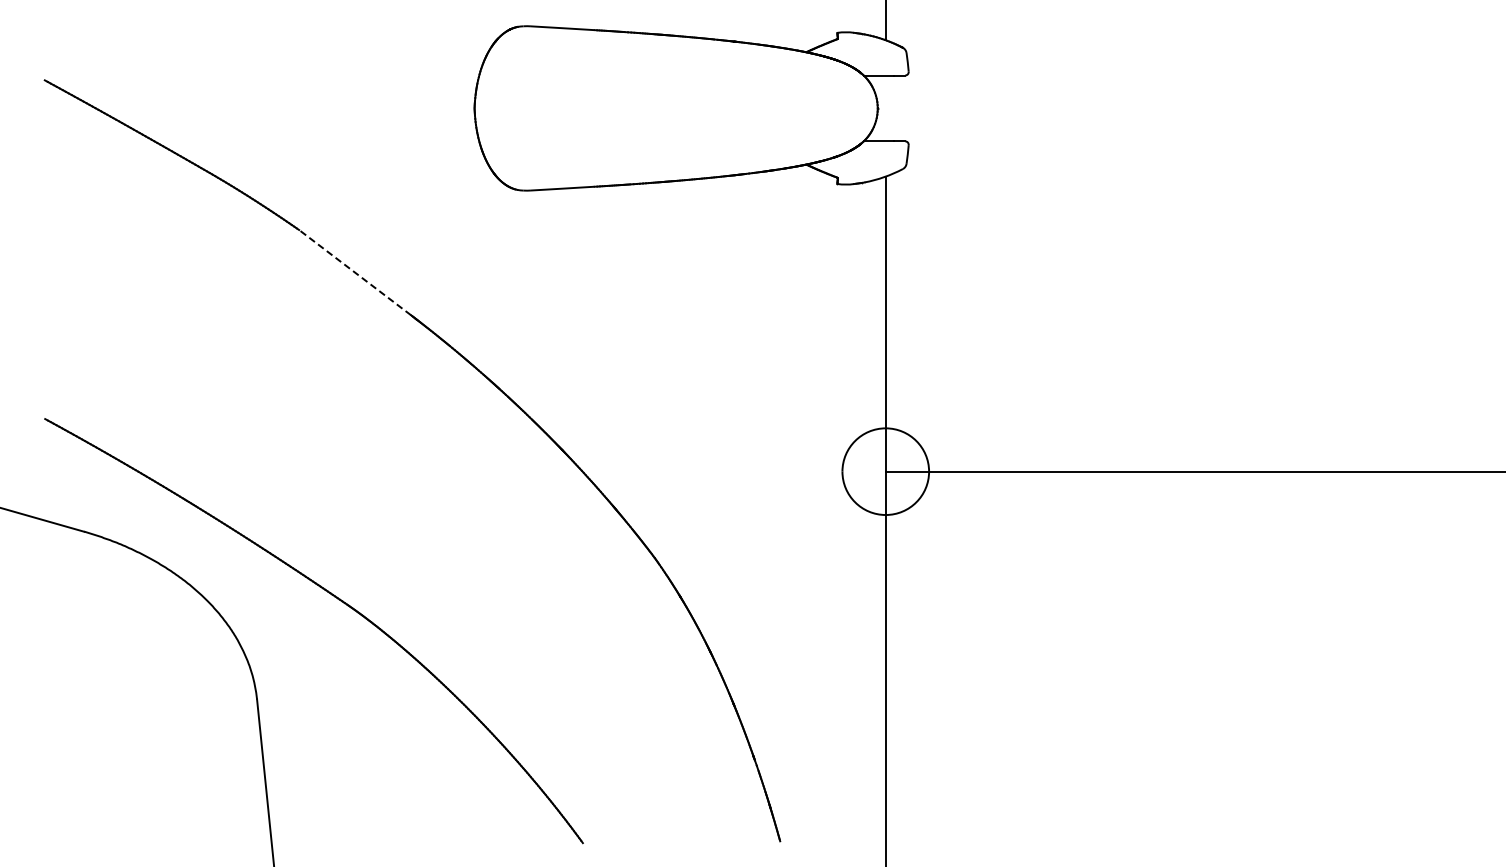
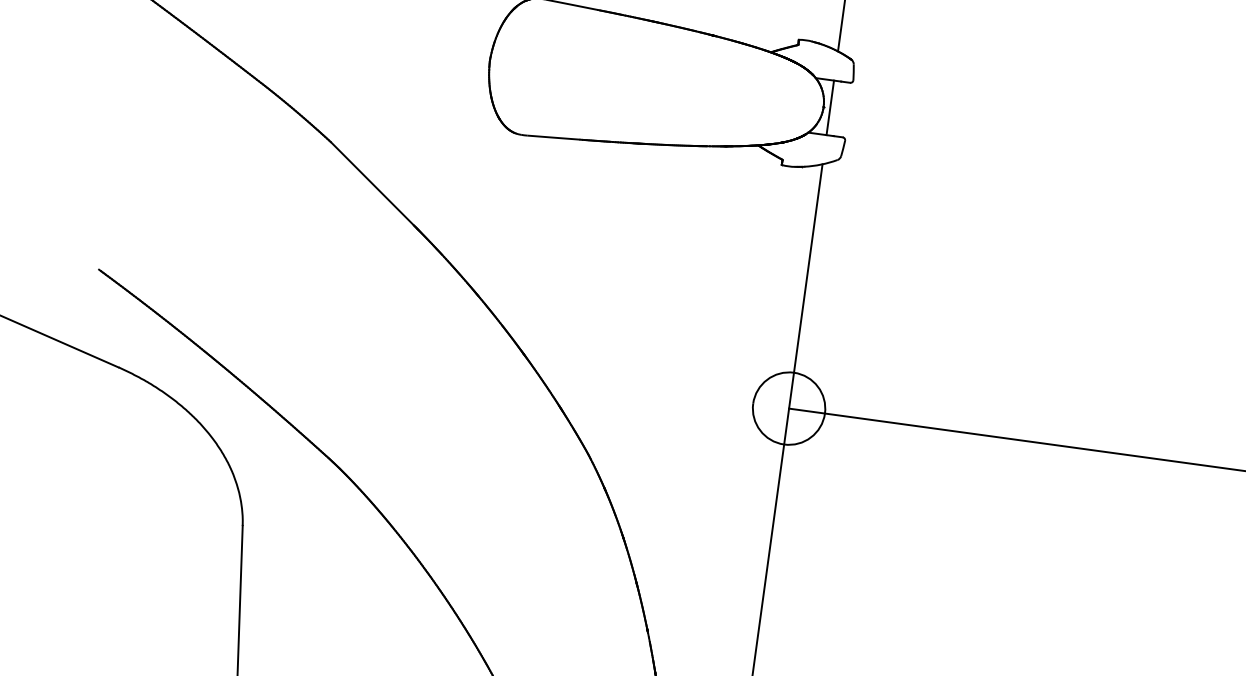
line: (885, 108) -> (830, 107), added
line: (354, 272) -> (371, 183), dashed -> solid

